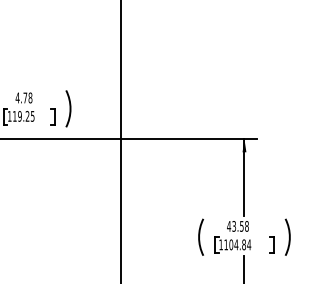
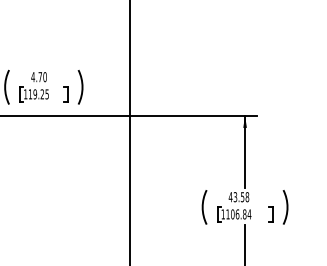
text: (29, 97) -> (44, 76), 4.78 -> 4.70
text: (236, 244) -> (237, 214), 1104.84 -> 1106.84

